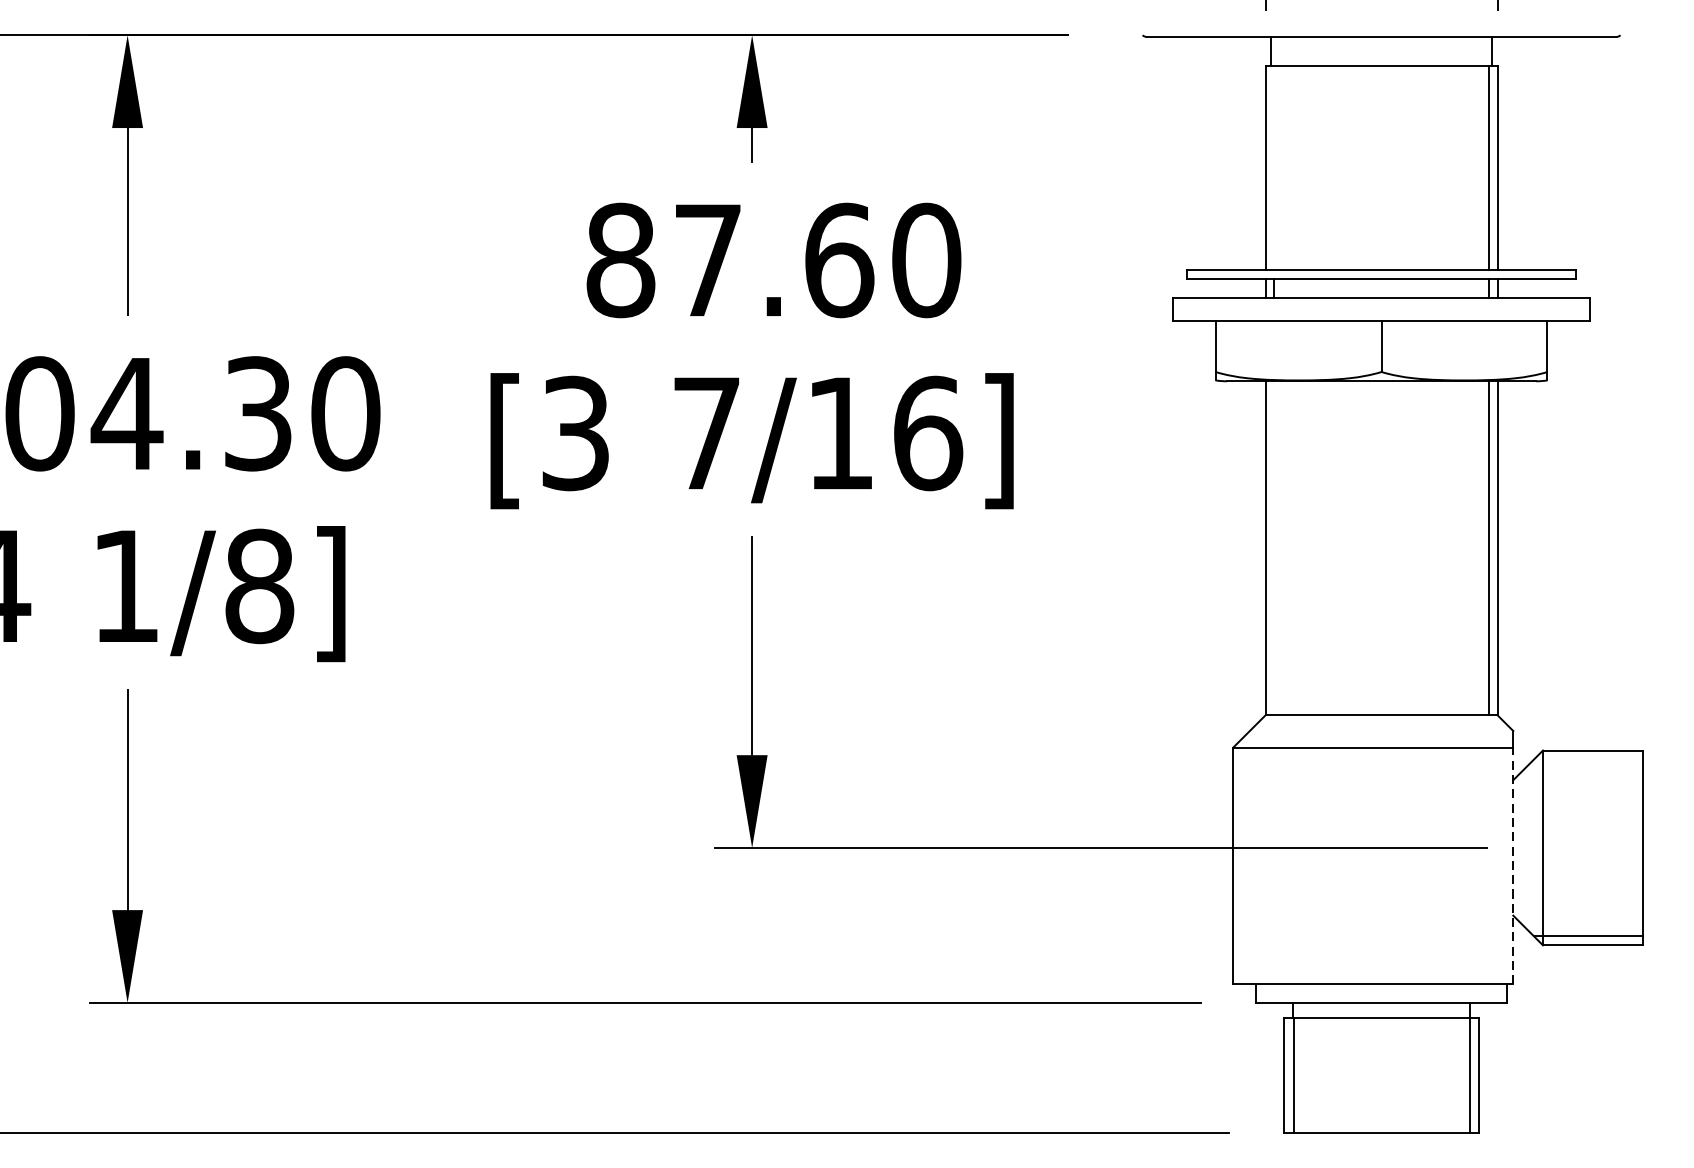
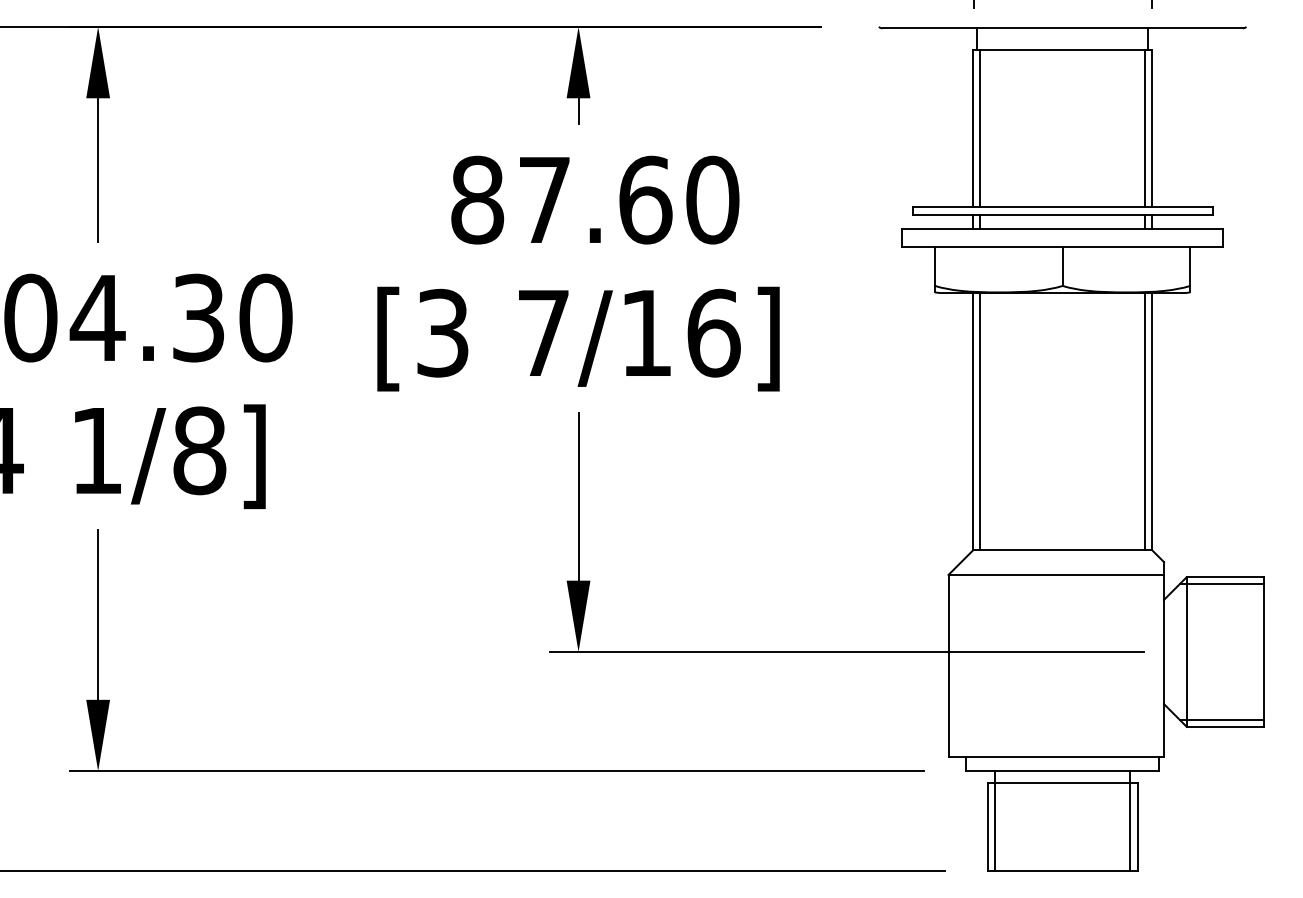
line: (1273, 167) -> (979, 128), added
line: (1273, 548) -> (979, 421), added
line: (1588, 760) -> (1221, 584), added
line: (1513, 865) -> (1164, 665), dashed -> solid

